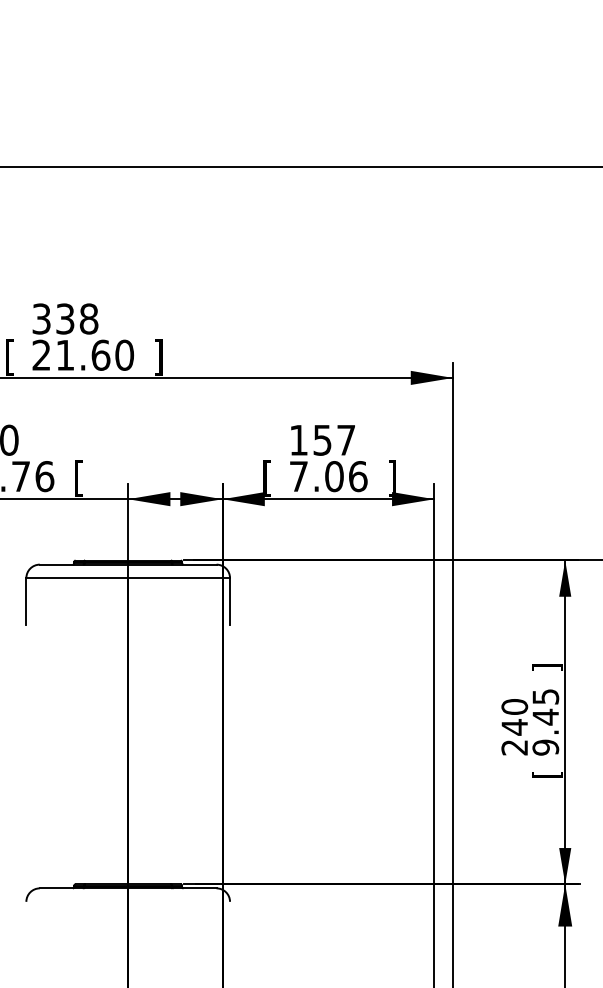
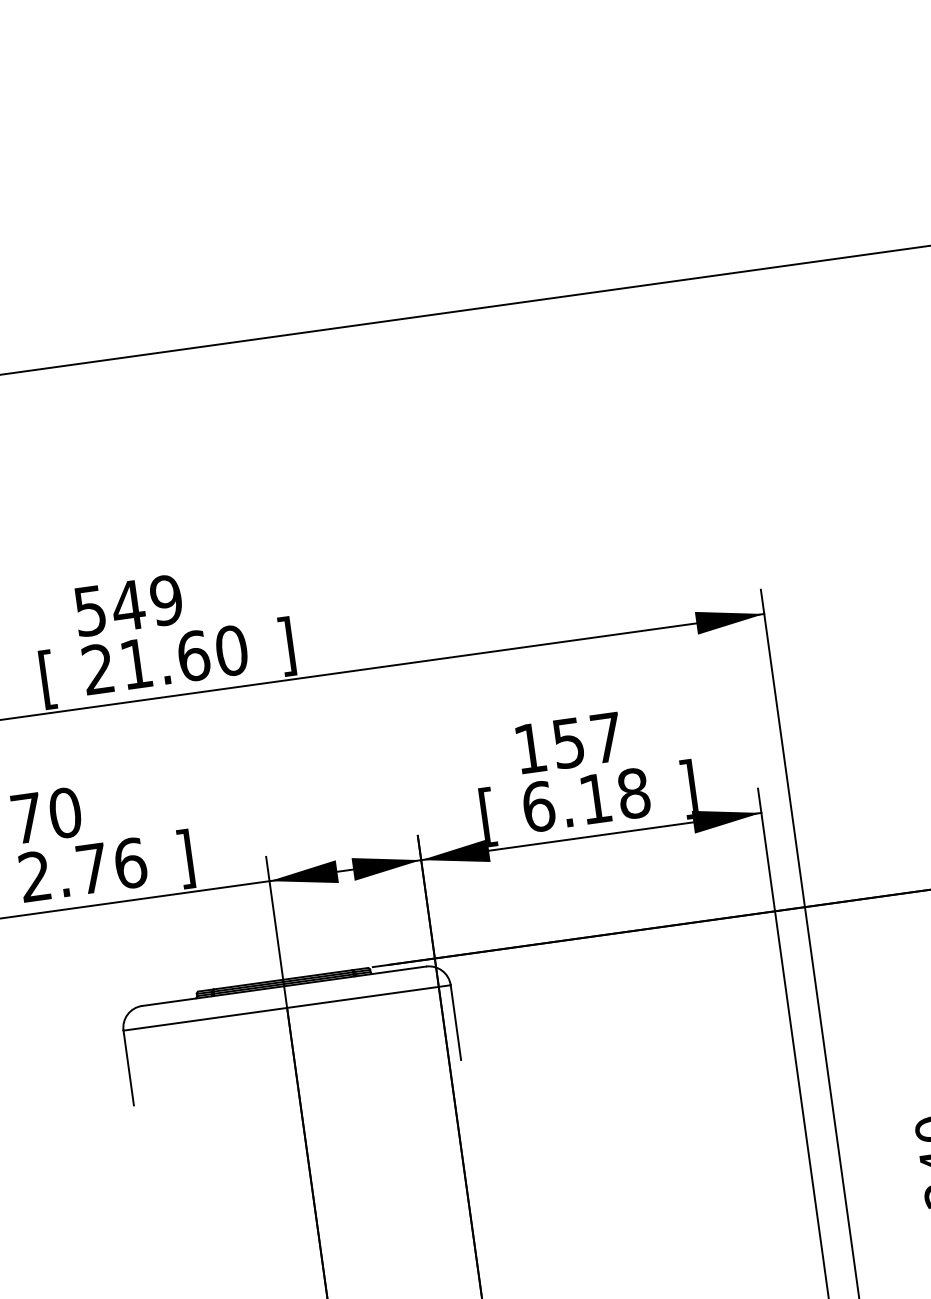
text: (65, 318) -> (128, 604), 338 -> 549
text: (328, 476) -> (586, 800), 7.06 -> 6.18
text: (78, 478) -> (185, 858), [ -> ]

